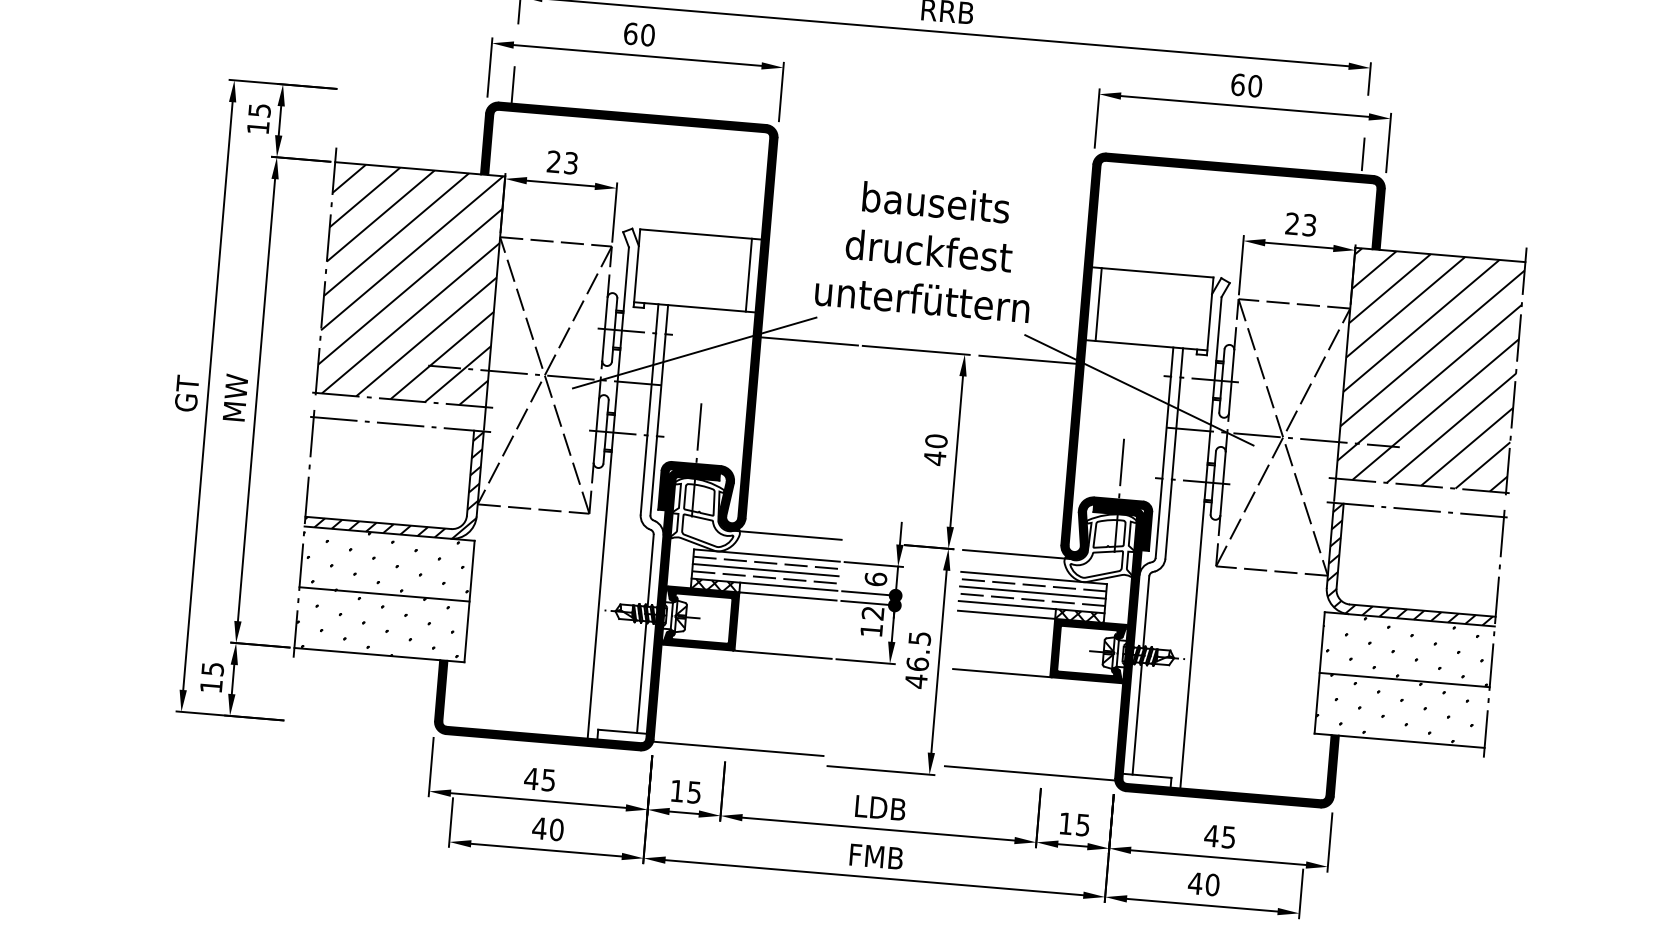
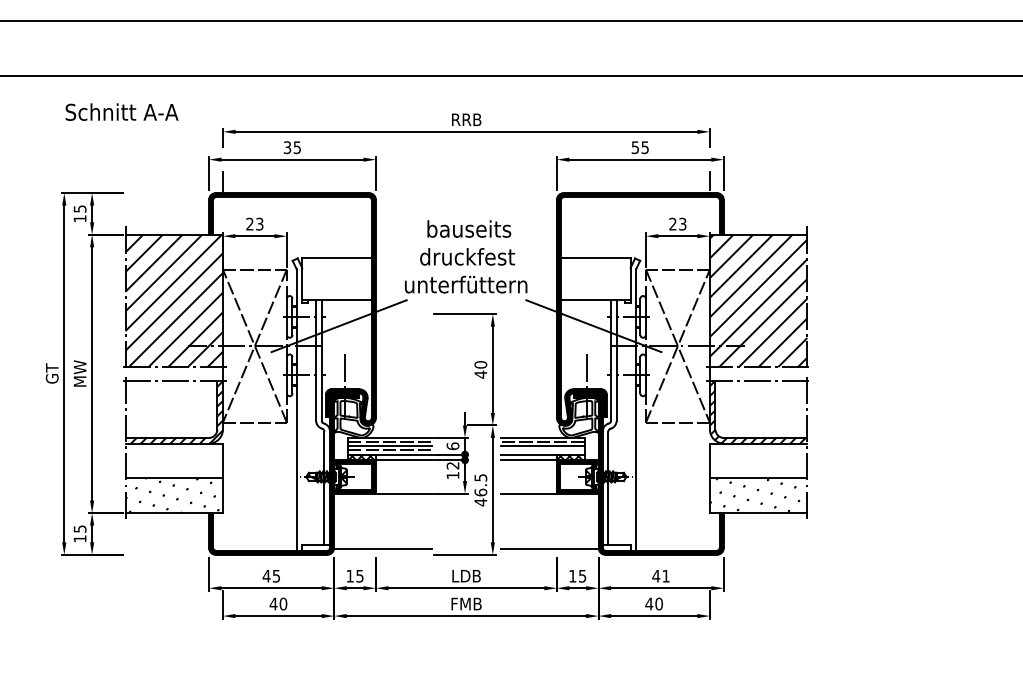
text: (639, 34) -> (292, 147), 60 -> 35
text: (1246, 85) -> (640, 147), 60 -> 55
line: (749, 275) -> (366, 279), removed
line: (1098, 304) -> (566, 279), removed
line: (808, 342) -> (403, 314), removed
line: (1027, 360) -> (528, 314), removed
line: (785, 535) -> (399, 425), removed
line: (1017, 554) -> (532, 425), removed
hatch: (385, 563) -> (173, 460), removed
line: (1031, 599) -> (542, 450), removed
hatch: (1405, 650) -> (757, 461), removed
text: (1227, 837) -> (665, 576), 45 -> 41

